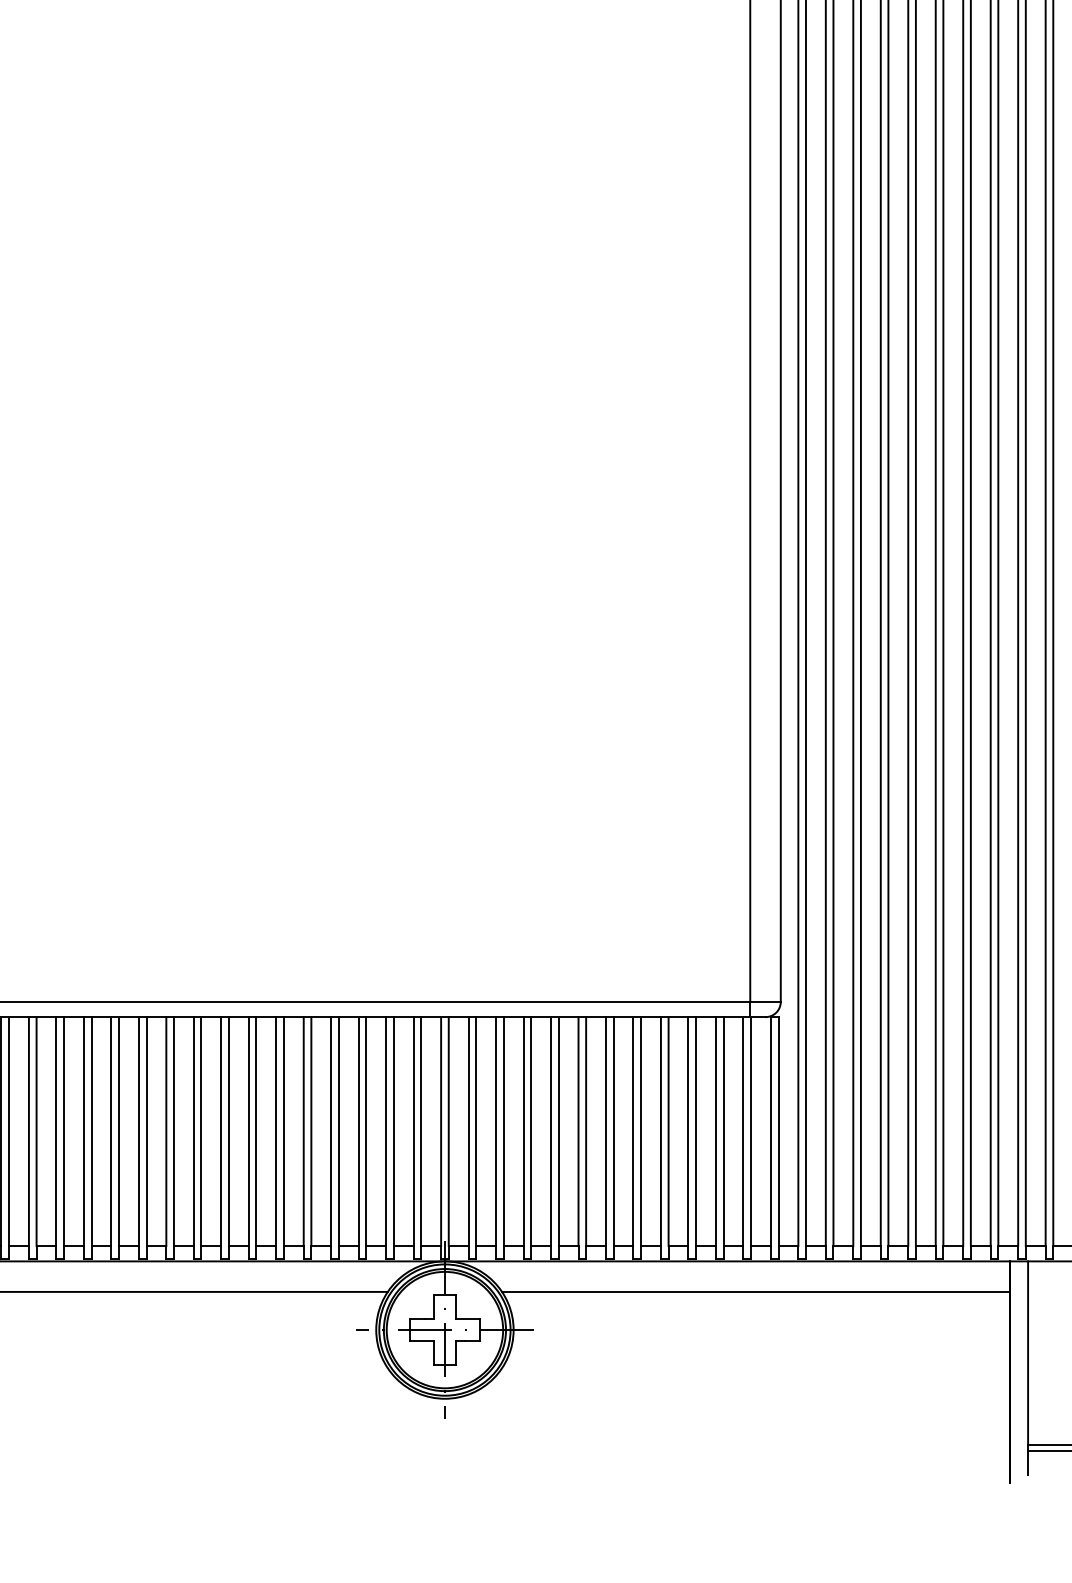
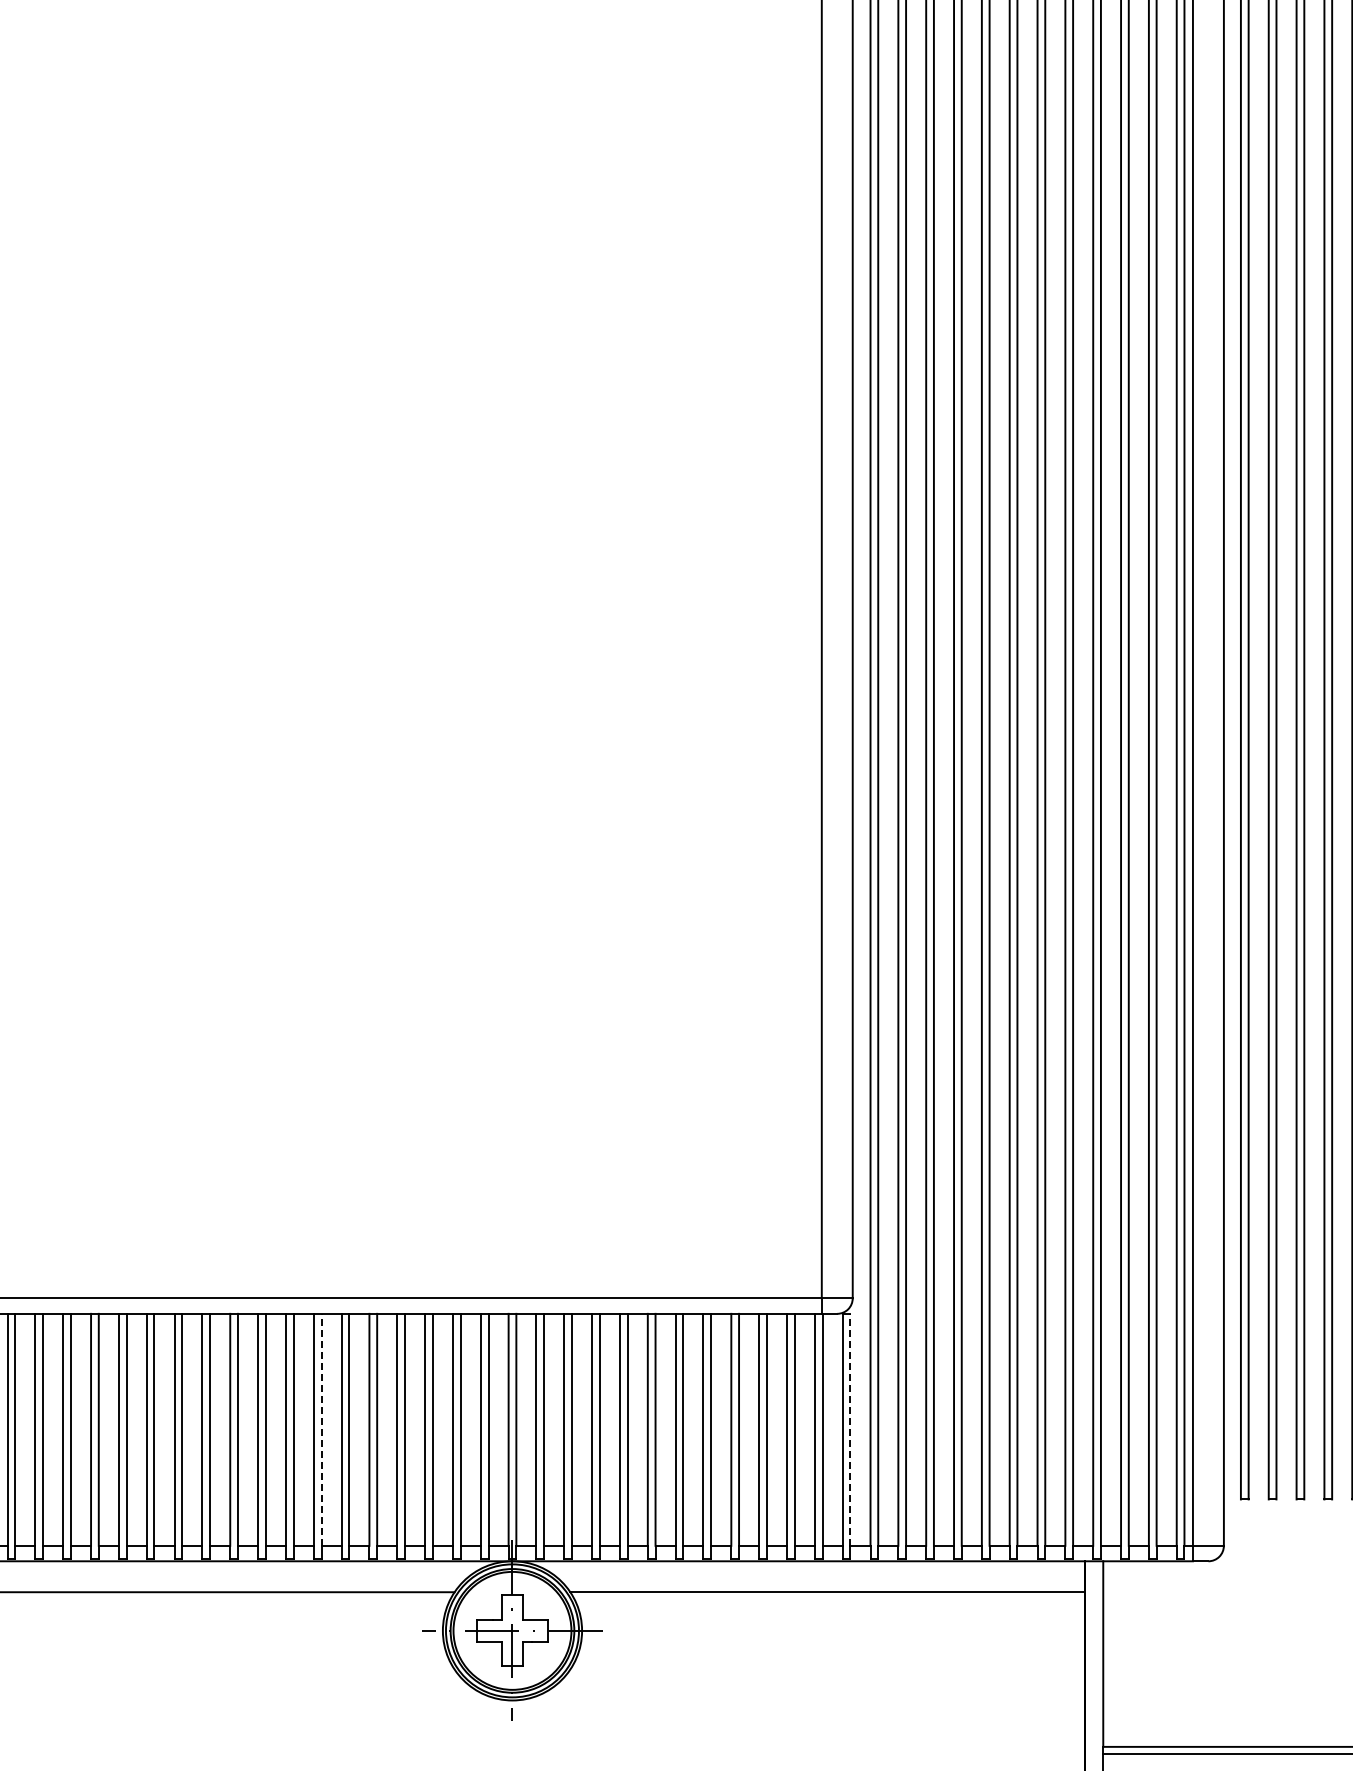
line: (256, 1131) -> (321, 1429), solid -> dashed
line: (778, 1131) -> (850, 1429), solid -> dashed

